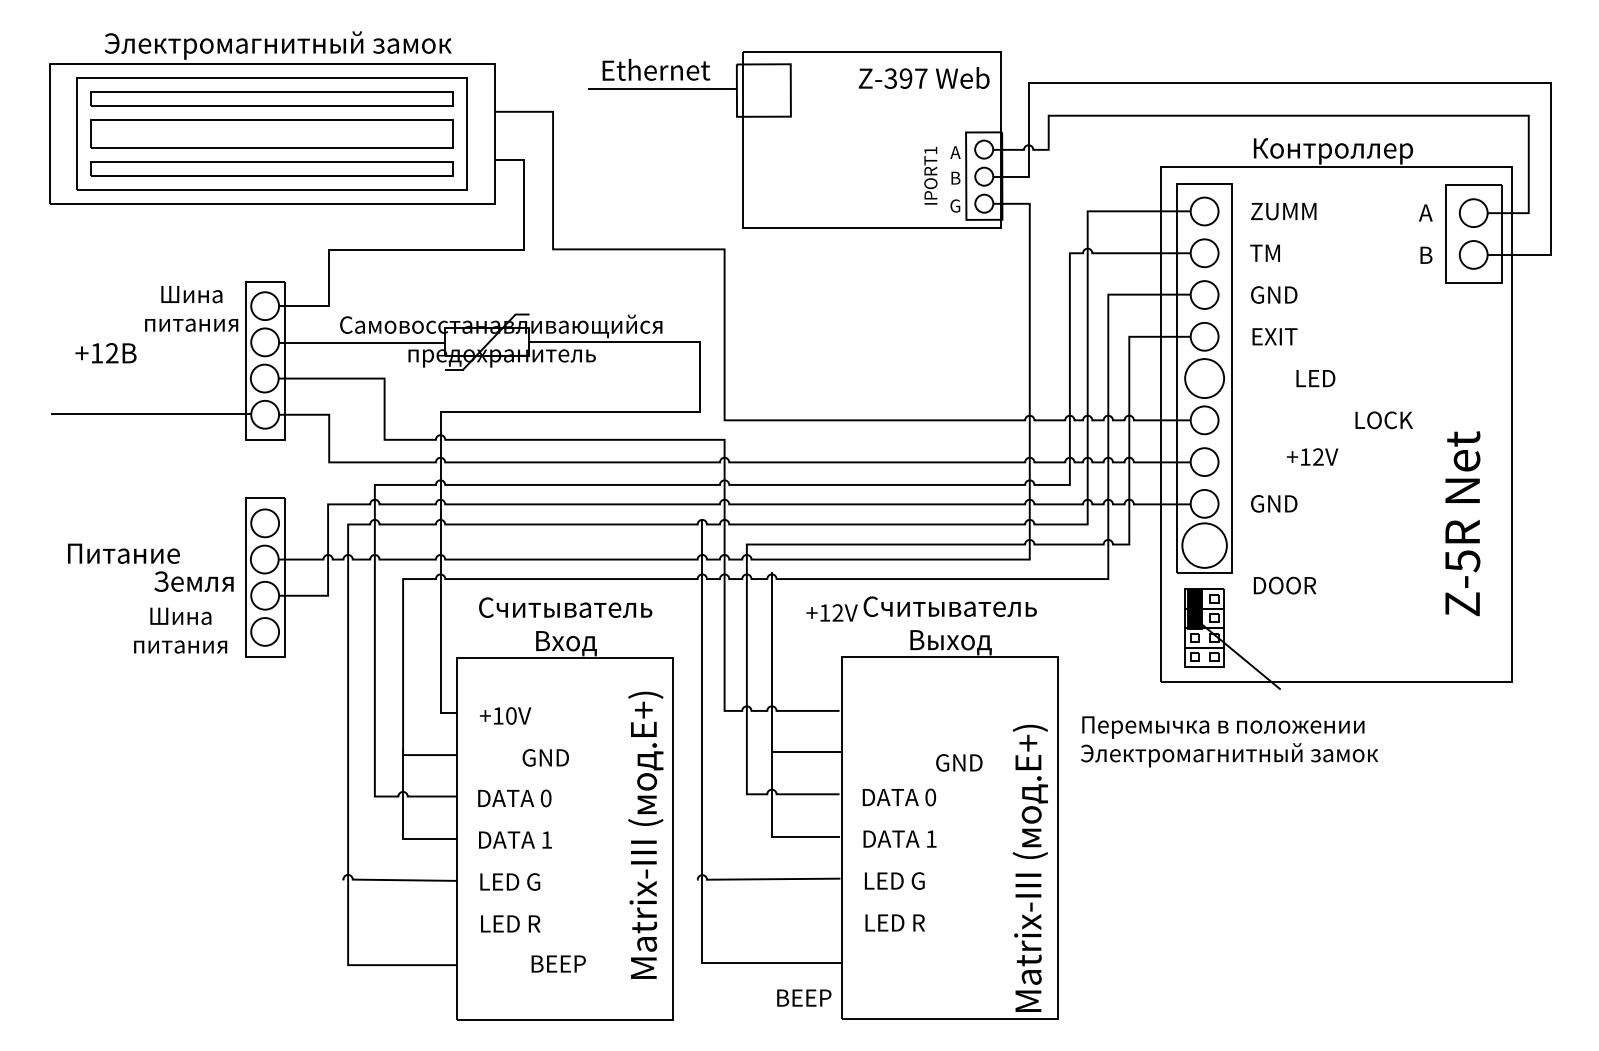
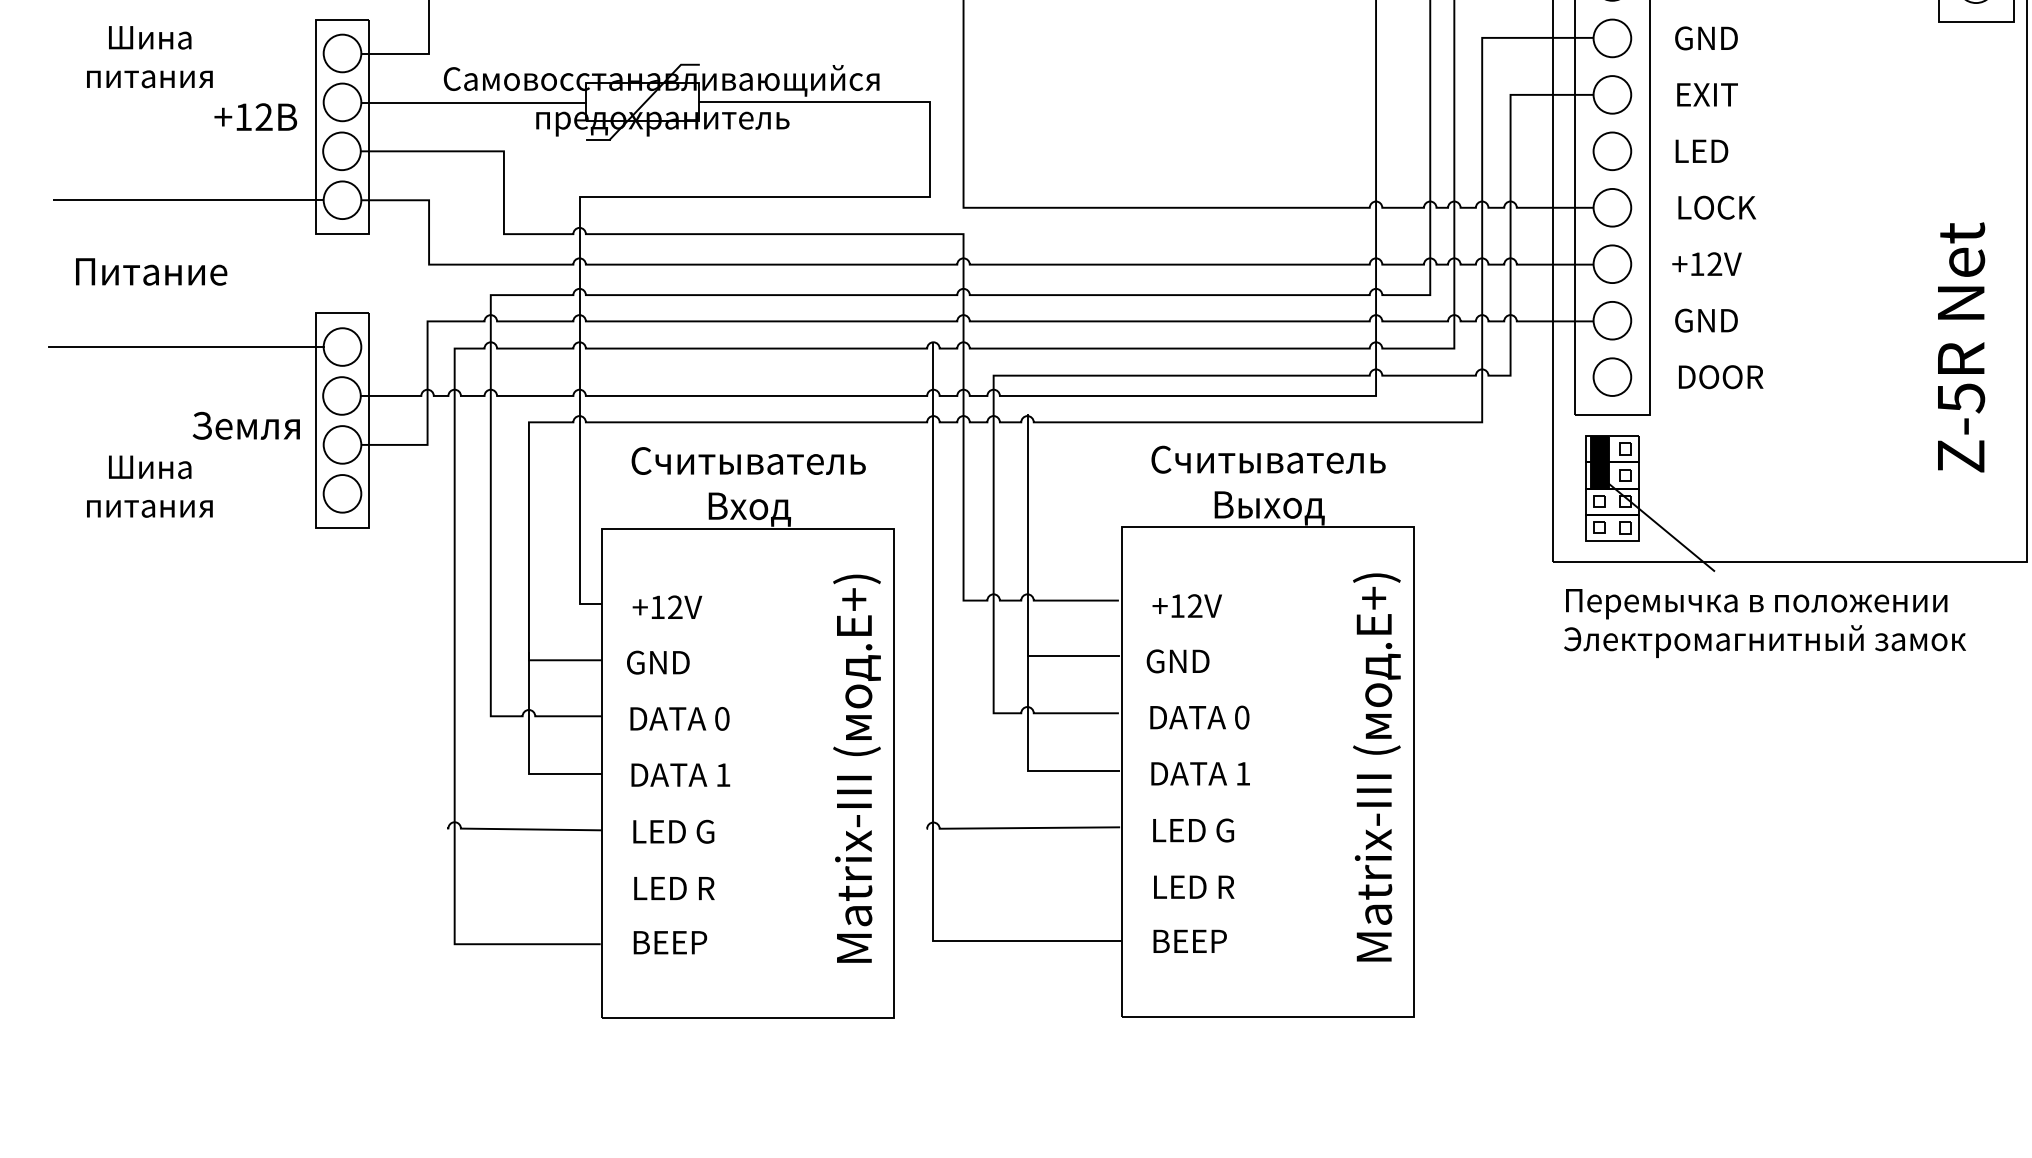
text: (191, 308) -> (149, 56), moved
text: (105, 353) -> (255, 117), moved
circle: (1204, 378) -> (1612, 151), size x0.71
text: (1315, 378) -> (1701, 151), moved
text: (1383, 420) -> (1716, 208), moved
text: (1312, 456) -> (1706, 263), moved
line: (149, 523) -> (186, 347), added
circle: (1204, 545) -> (1612, 376), size x0.62
text: (123, 553) -> (151, 271), moved
text: (1284, 585) -> (1720, 376), moved
text: (831, 612) -> (1186, 605), moved
text: (180, 630) -> (149, 486), moved
text: (511, 715) -> (675, 606), +10V -> +12V
text: (1229, 741) -> (1764, 622), moved
text: (545, 757) -> (657, 662), moved
text: (959, 762) -> (1178, 660), moved
text: (1029, 867) -> (1375, 766), moved
text: (558, 963) -> (670, 941), moved
text: (804, 997) -> (1190, 940), moved

